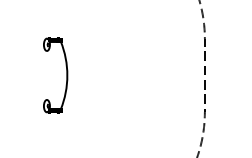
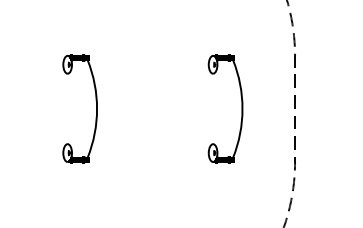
part: (167, 75) -> (241, 108), added

